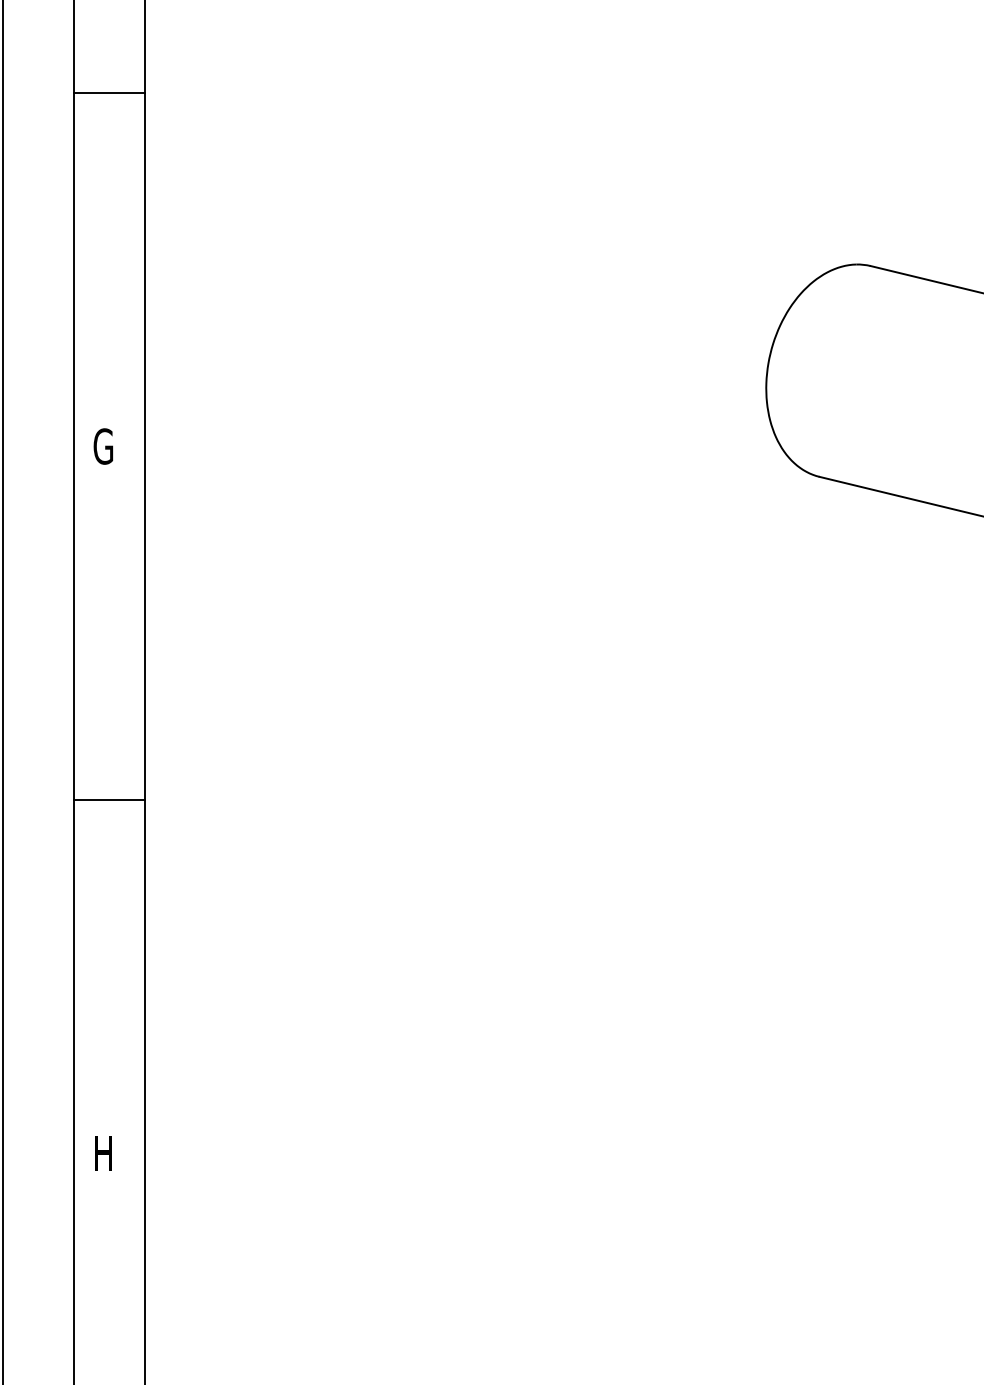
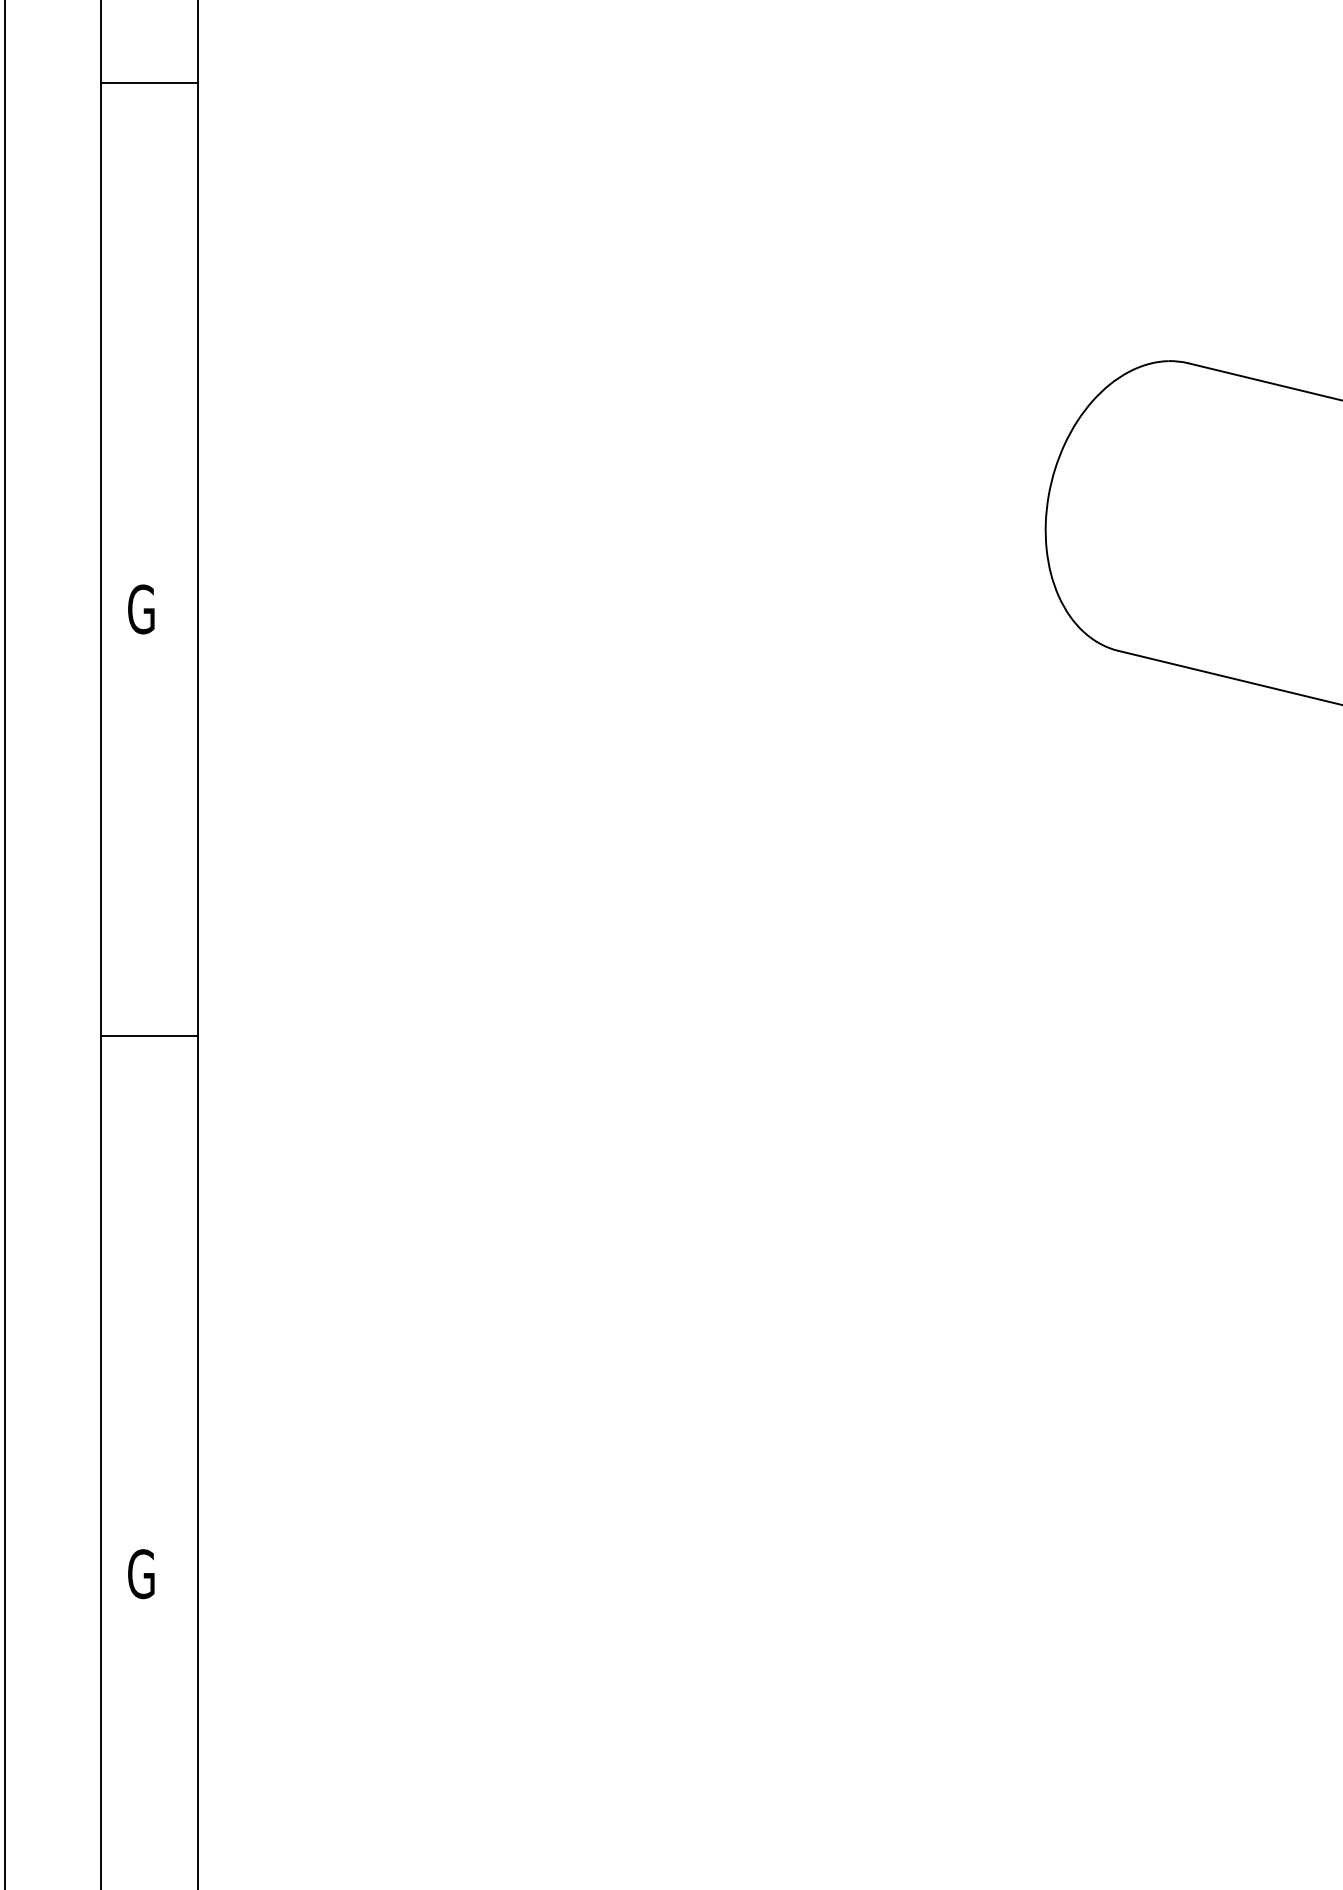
line: (109, 93) -> (149, 83), moved
line: (109, 799) -> (149, 1035), moved
text: (103, 1153) -> (141, 1574), H -> G

